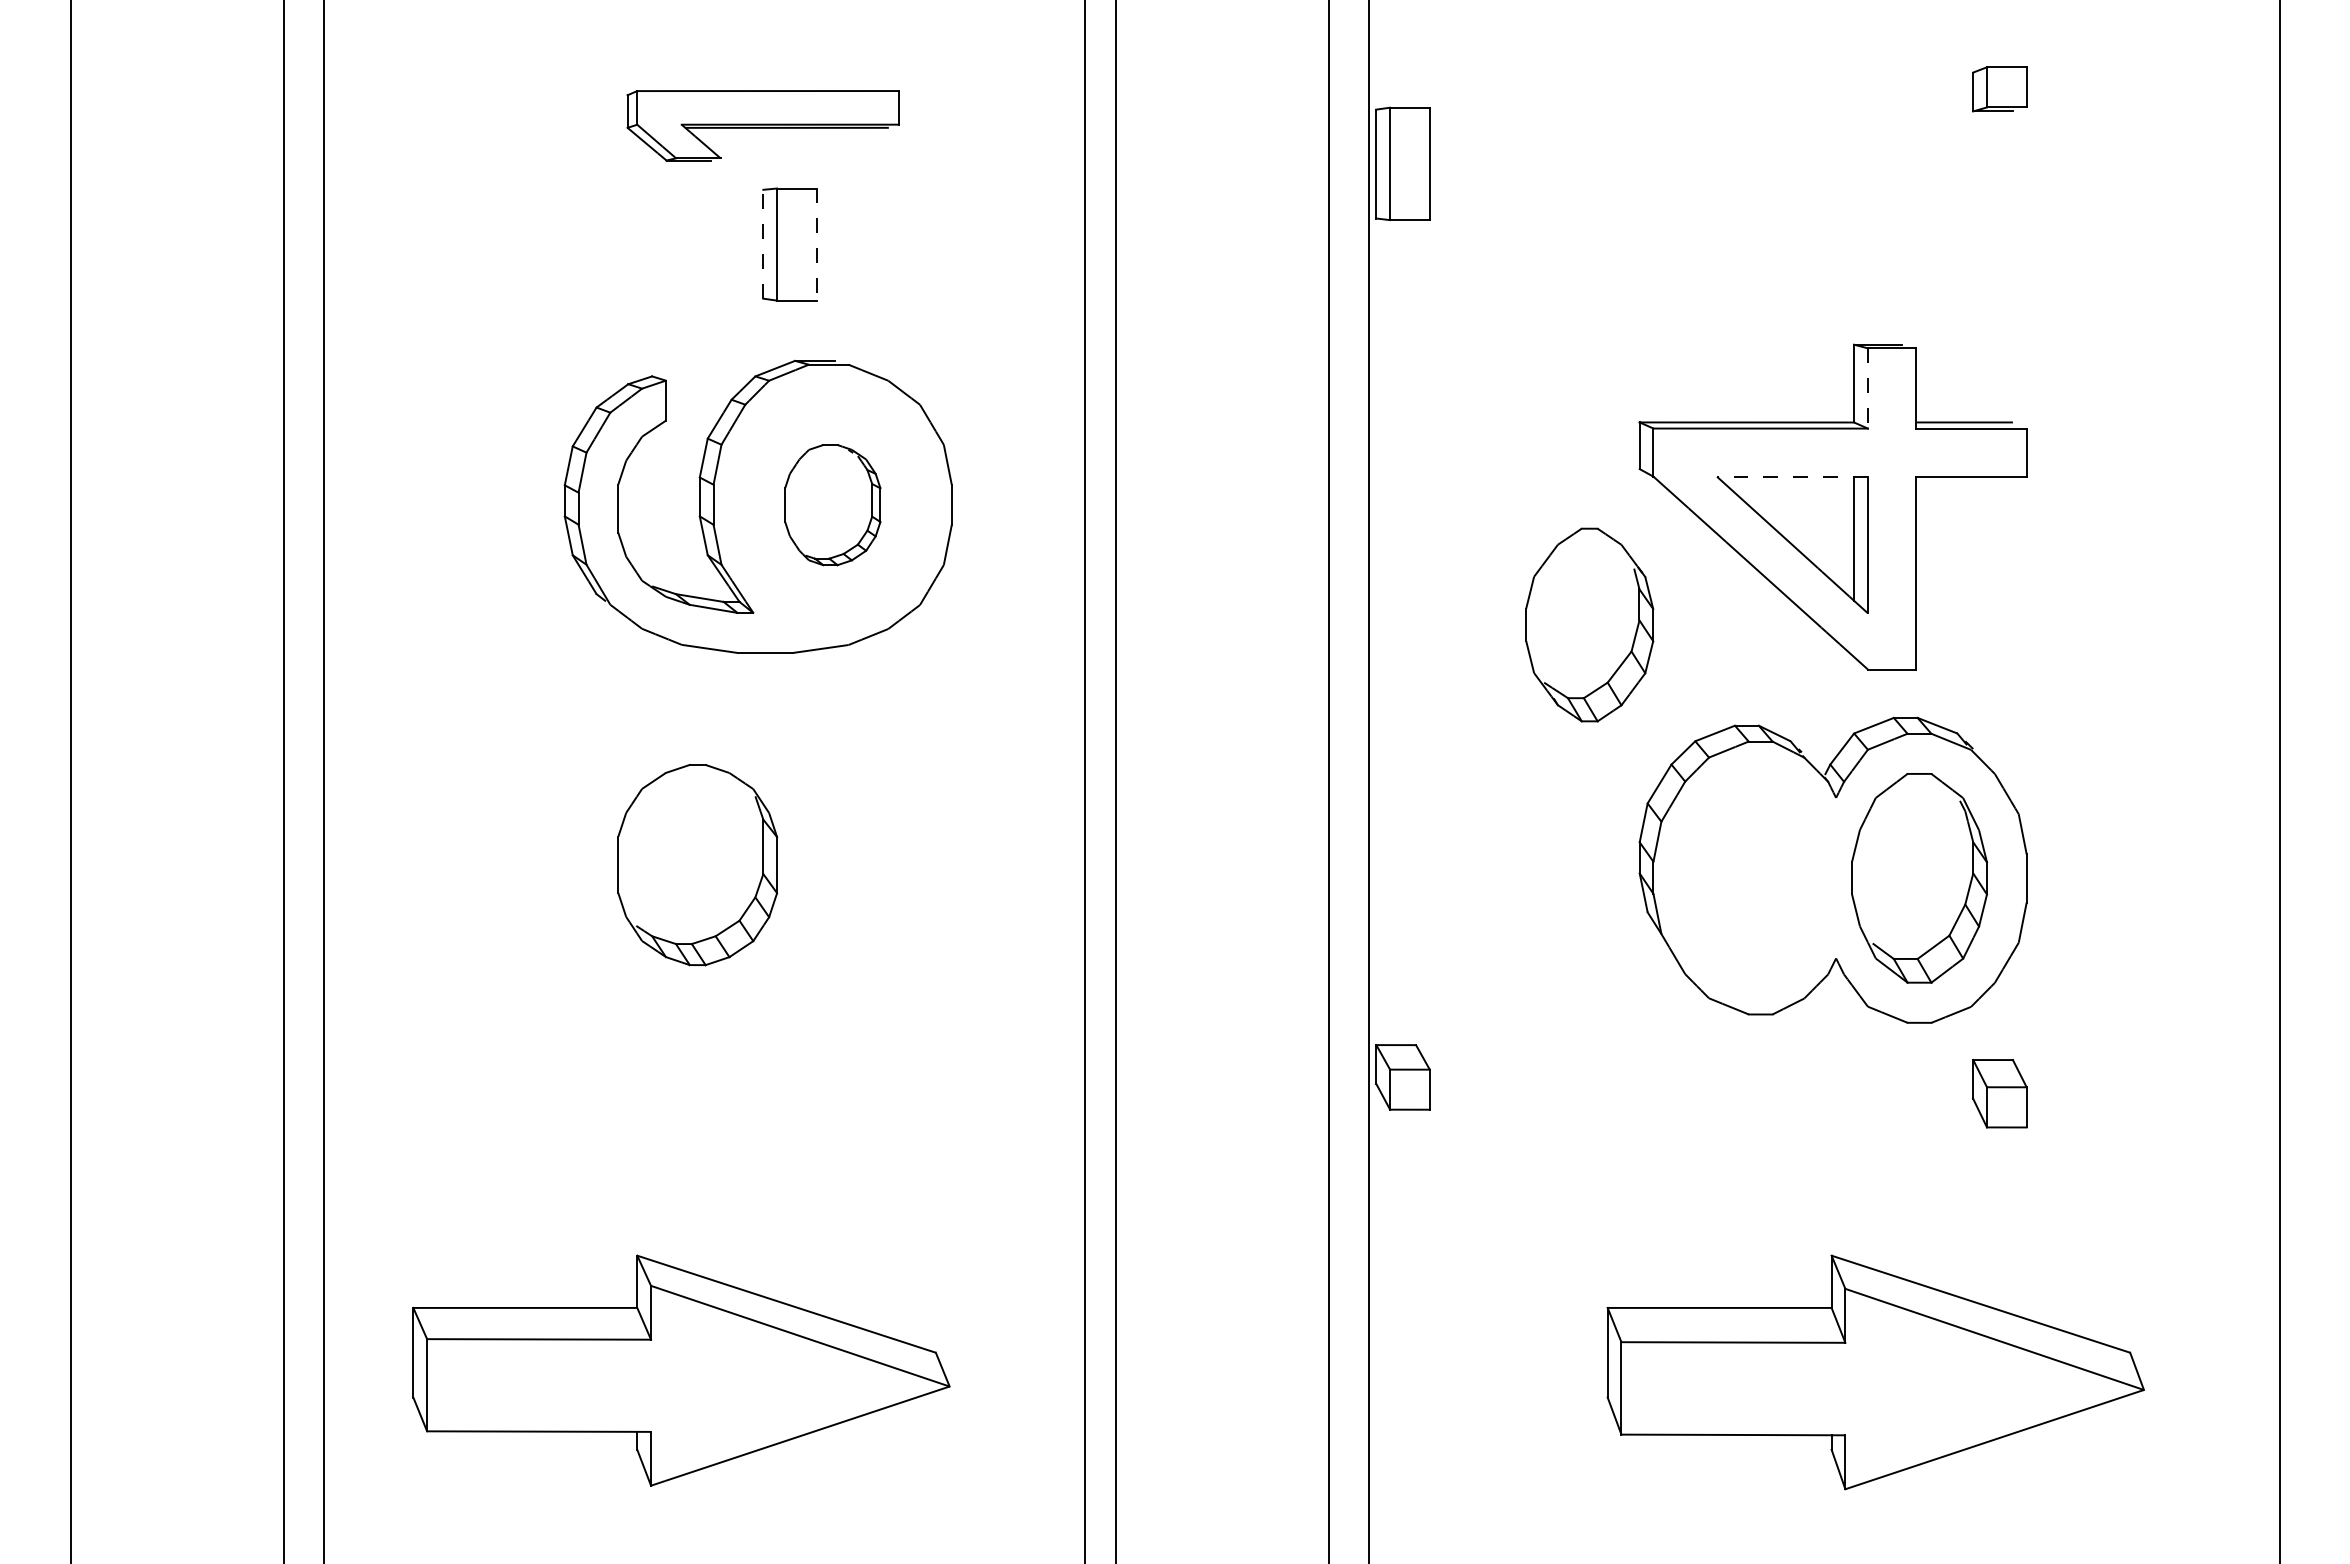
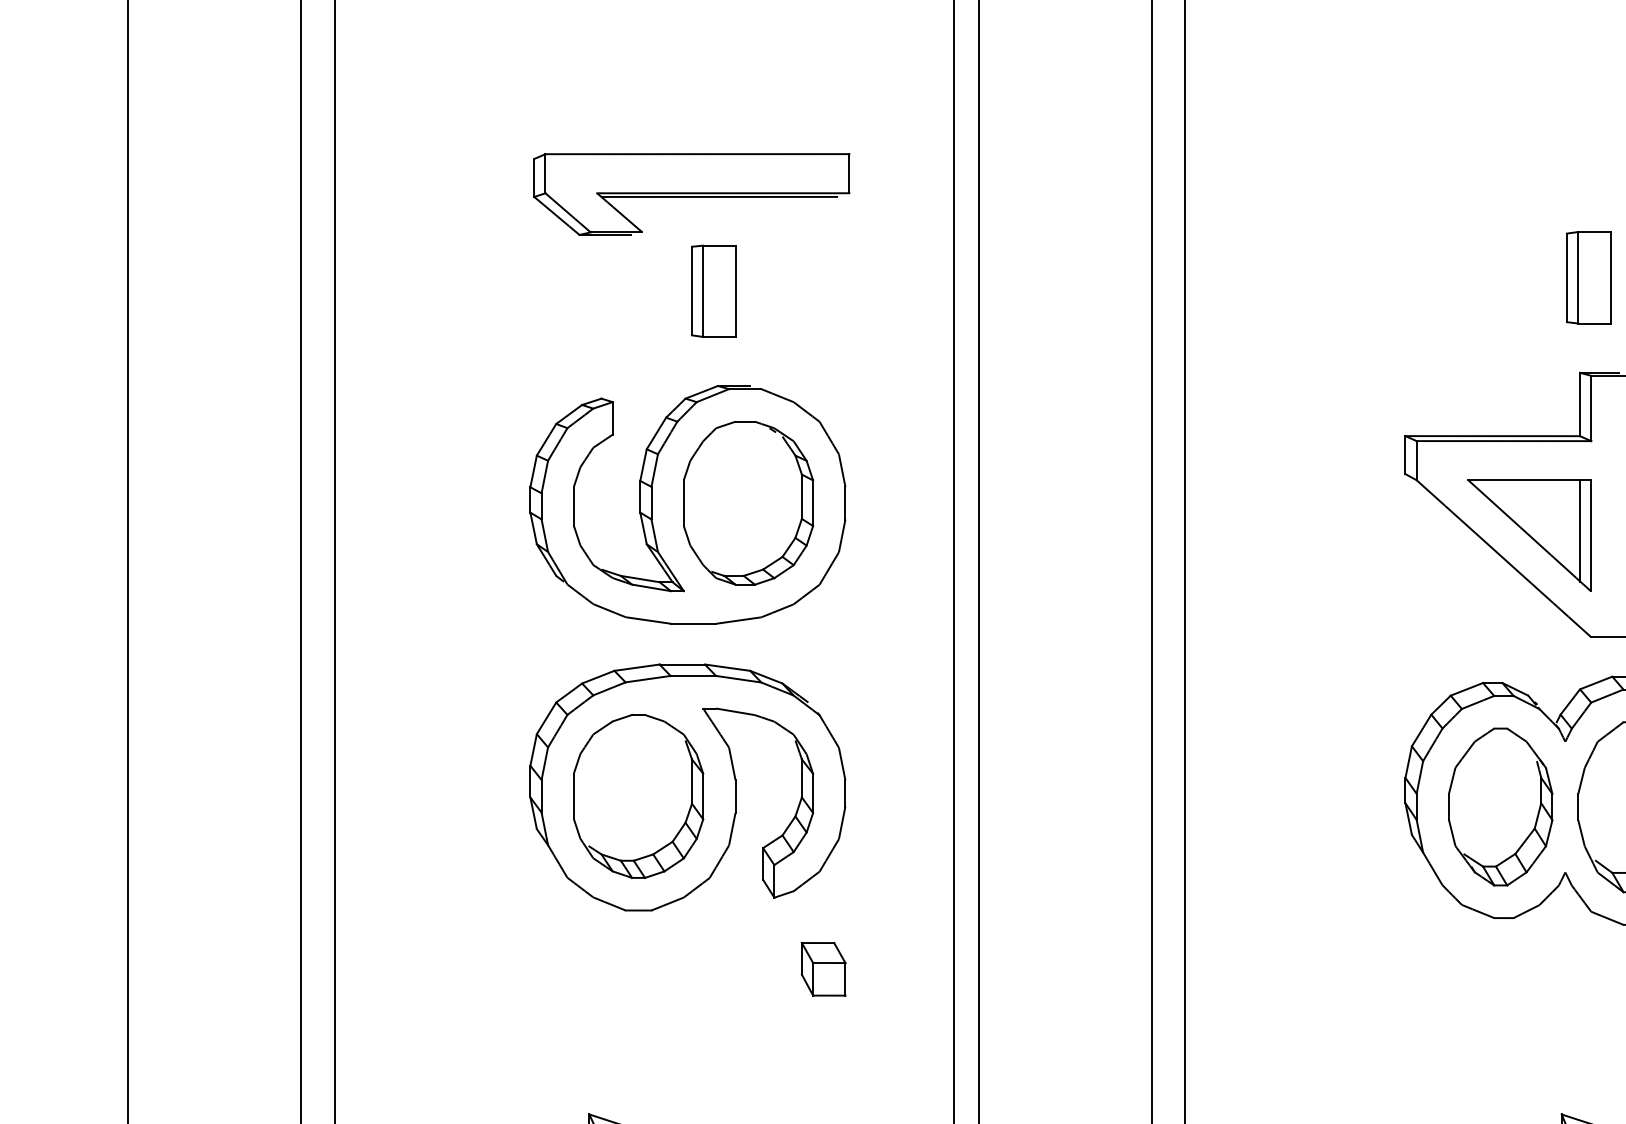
part: (762, 125) -> (691, 194), size x1.43
part: (1402, 163) -> (1588, 277), moved
line: (763, 243) -> (692, 290), dashed -> solid
line: (816, 245) -> (735, 292), dashed -> solid
line: (1867, 388) -> (1590, 408), dashed -> solid
line: (1791, 476) -> (1529, 480), dashed -> solid
part: (832, 505) -> (748, 503), size x1.67
part: (1589, 624) -> (1500, 806), moved
part: (757, 853) -> (687, 787), added
part: (1402, 1077) -> (823, 969), moved

